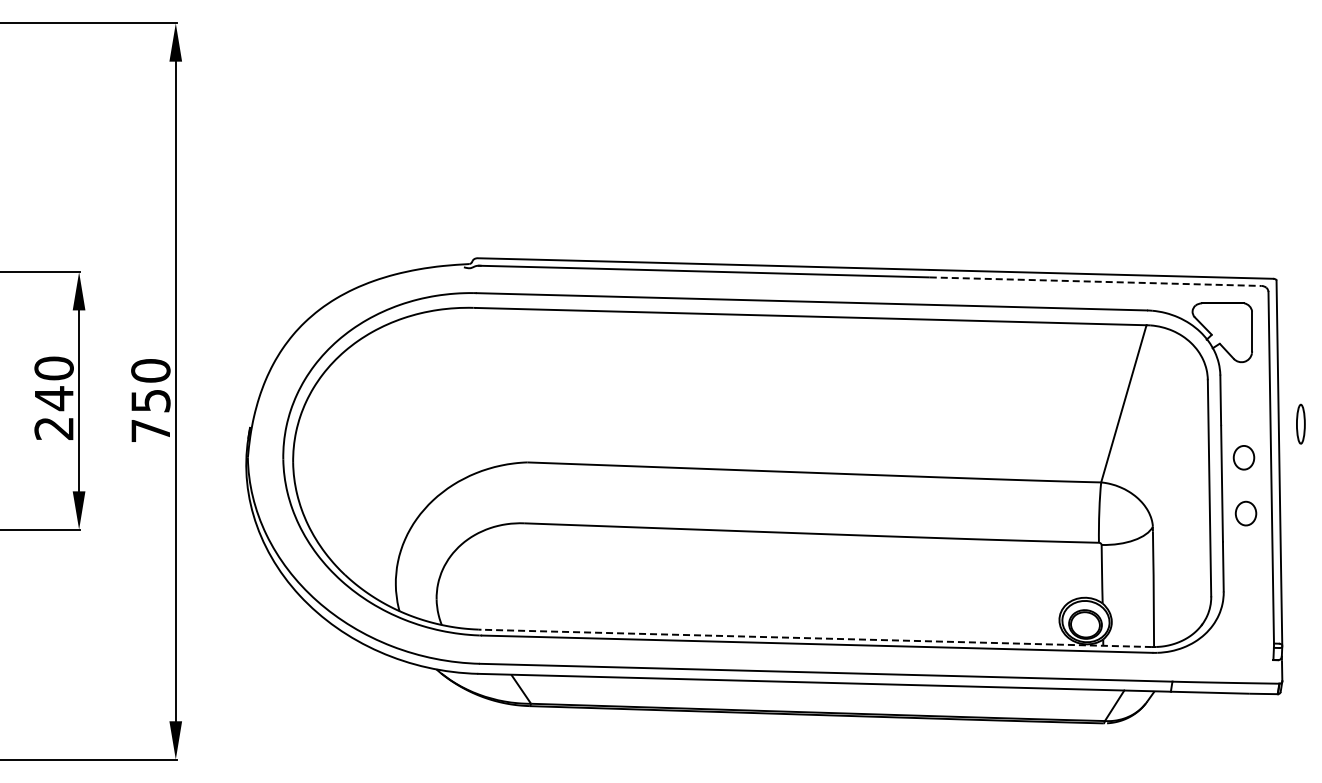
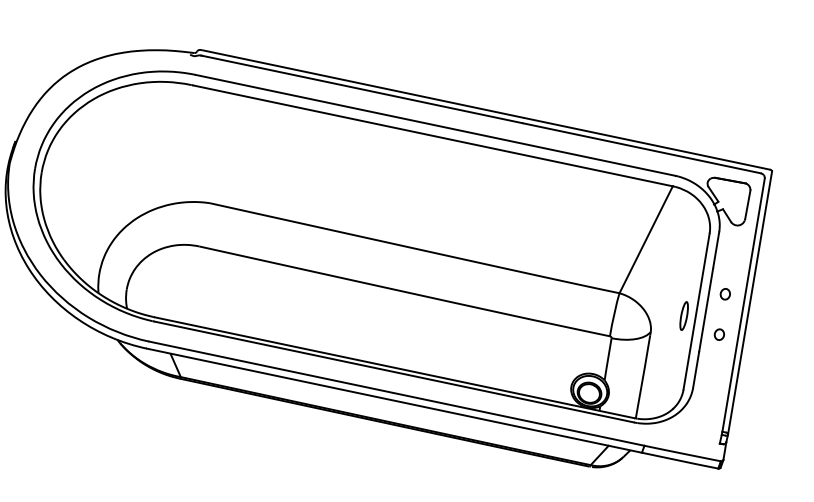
line: (1096, 281) -> (642, 148), dashed -> solid
part: (1300, 423) -> (683, 315), moved
part: (1243, 457) -> (725, 294), size x0.62
part: (1245, 513) -> (719, 334), size x0.62
line: (816, 638) -> (394, 367), dashed -> solid

